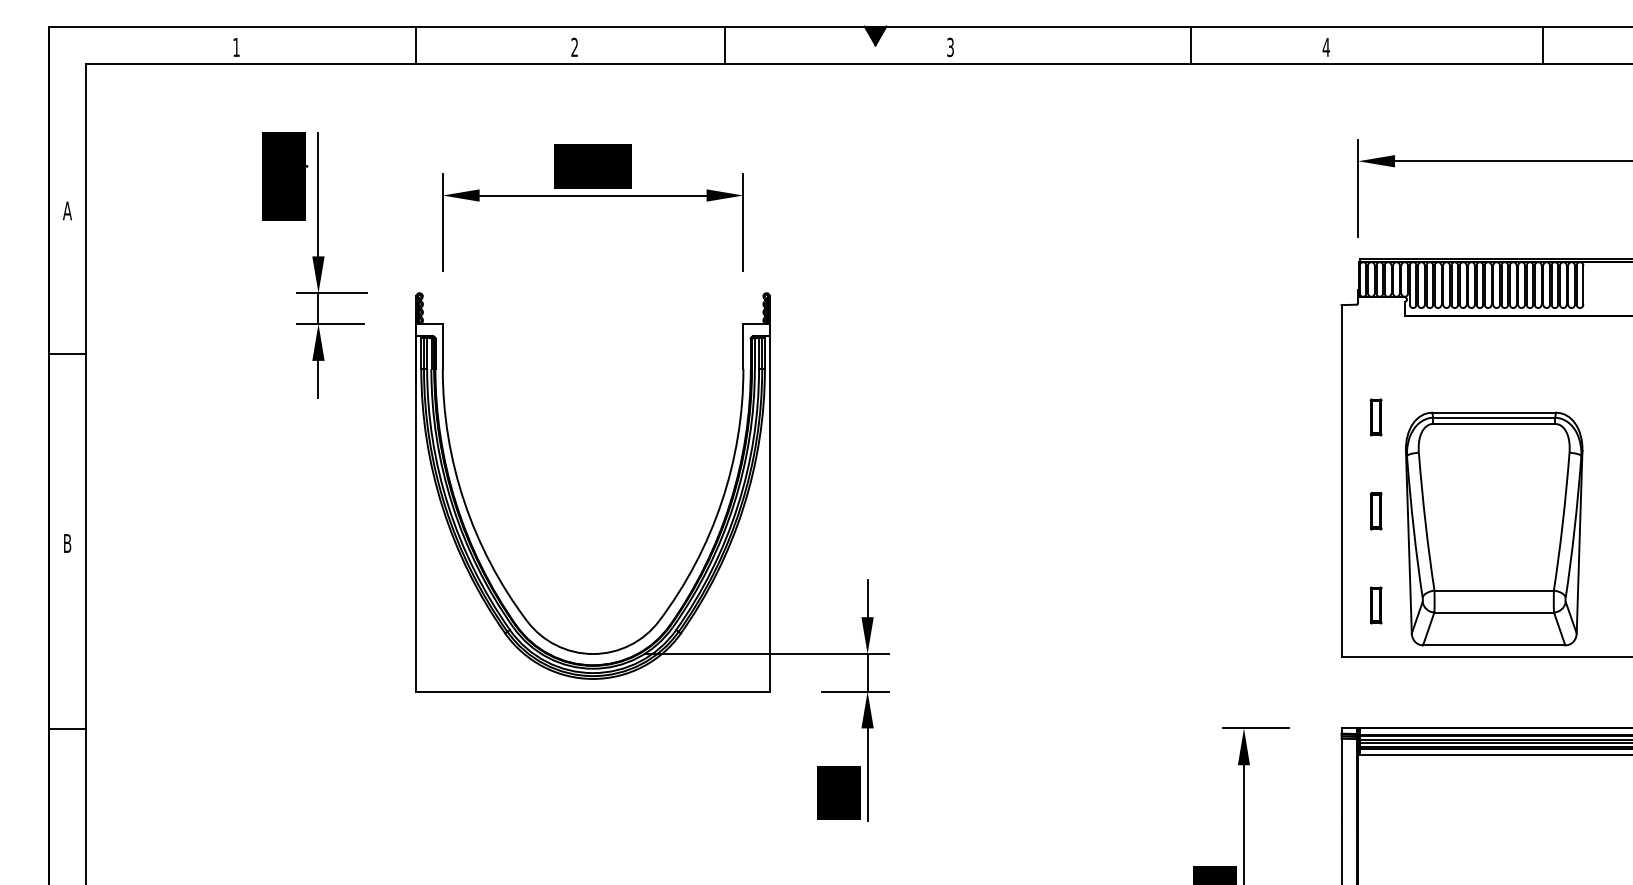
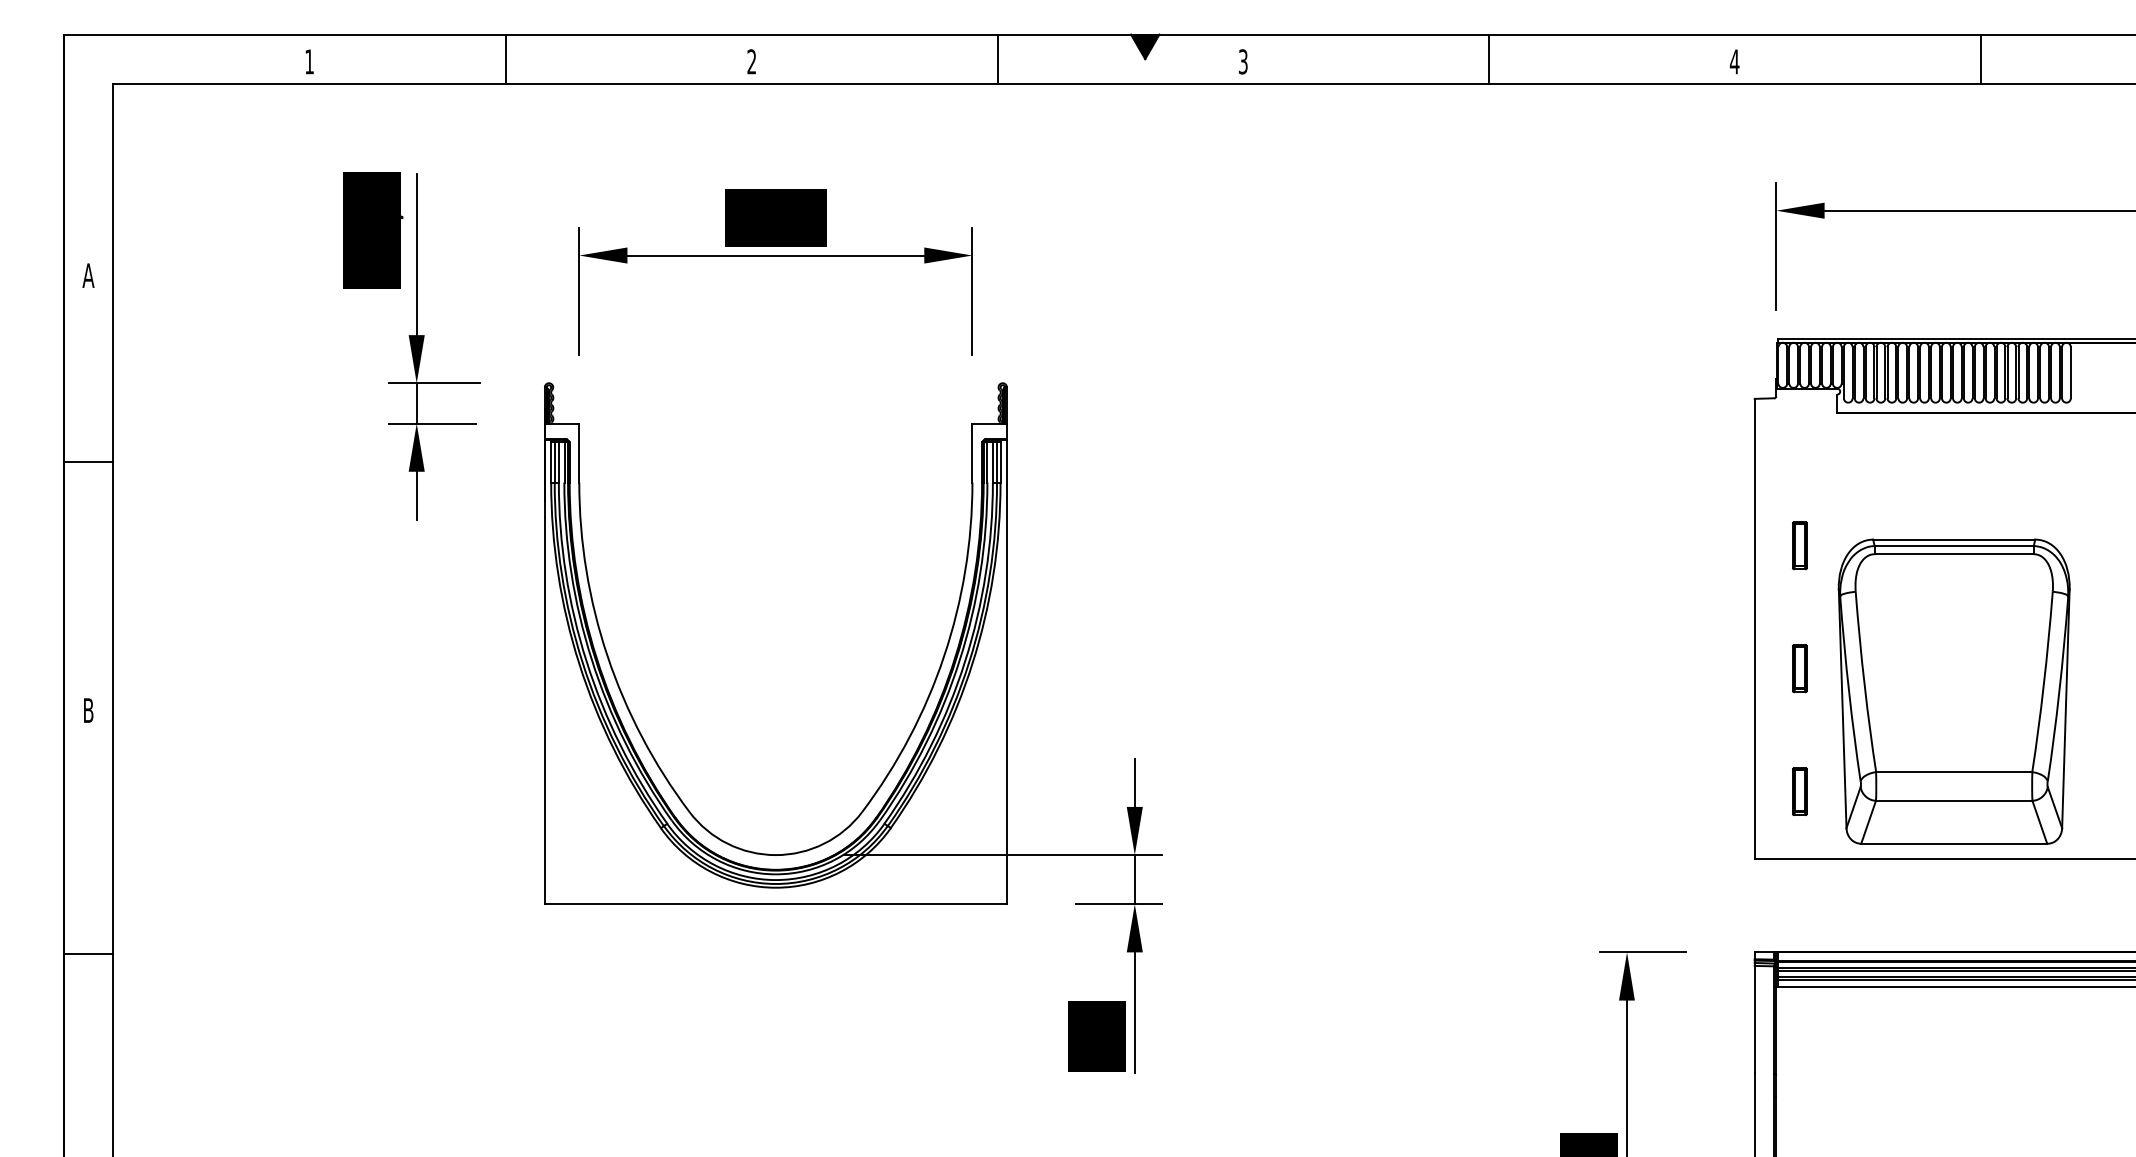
line: (416, 44) -> (506, 58), moved
line: (725, 44) -> (997, 58), moved
line: (1190, 44) -> (1489, 58), moved
line: (1542, 44) -> (1980, 58), moved

